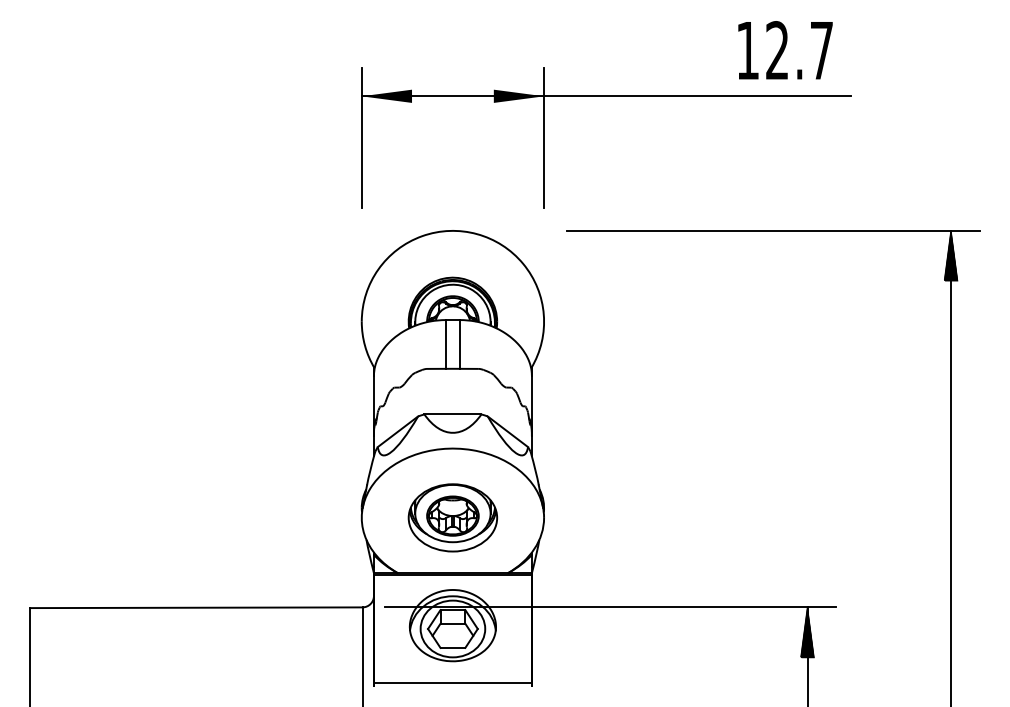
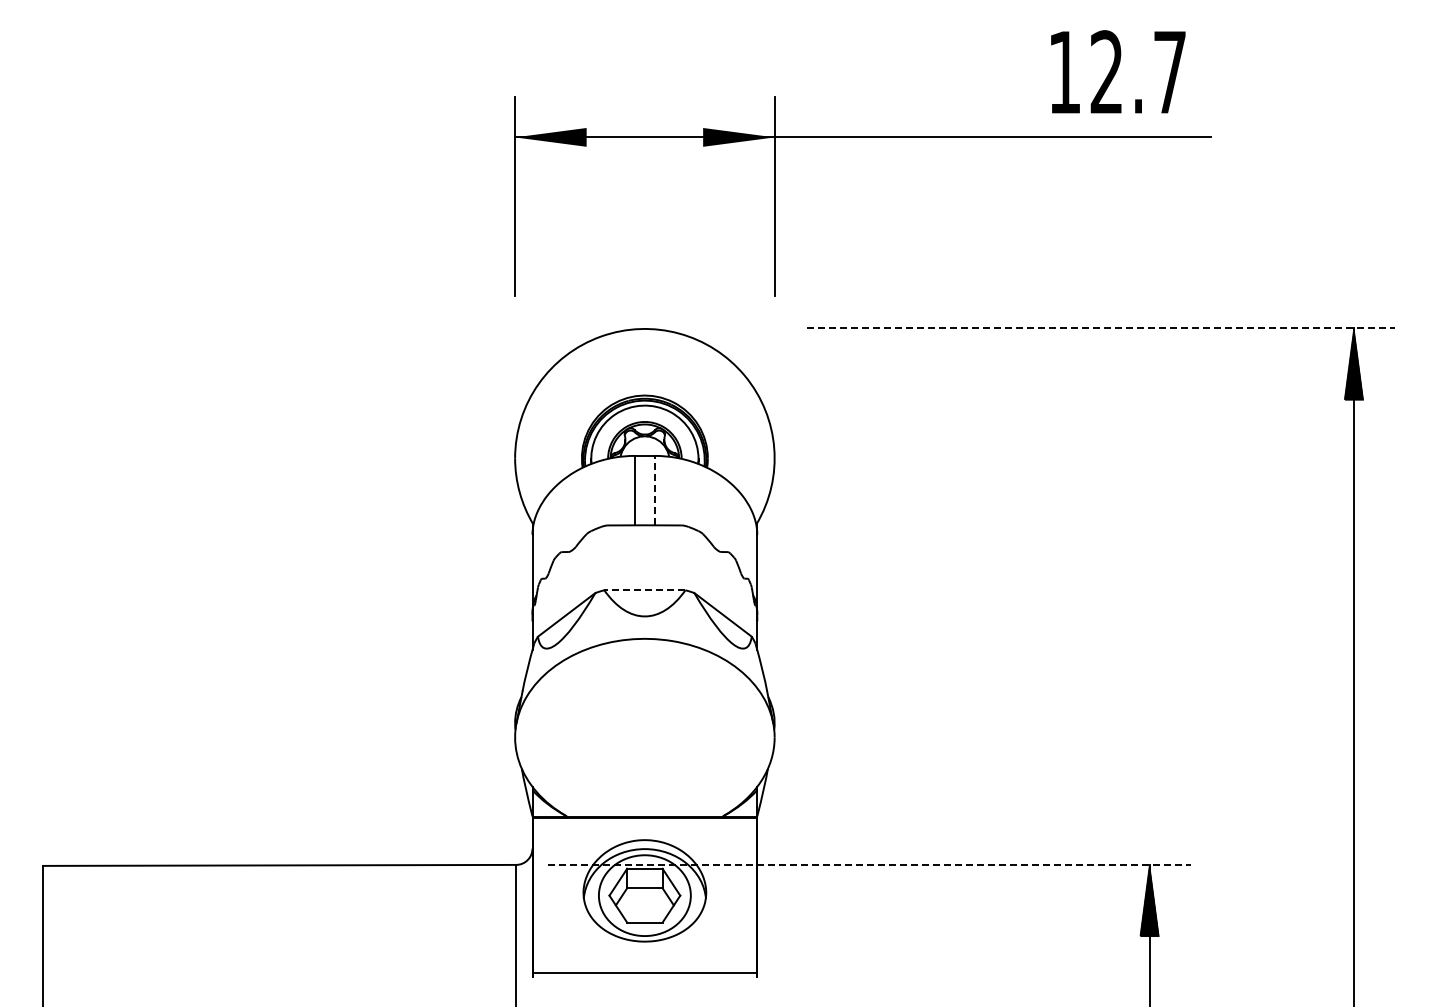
line: (773, 230) -> (1100, 328), solid -> dashed
line: (460, 344) -> (655, 490), solid -> dashed
line: (452, 414) -> (644, 590), solid -> dashed
part: (452, 517) -> (644, 737), removed
line: (610, 607) -> (869, 864), solid -> dashed

